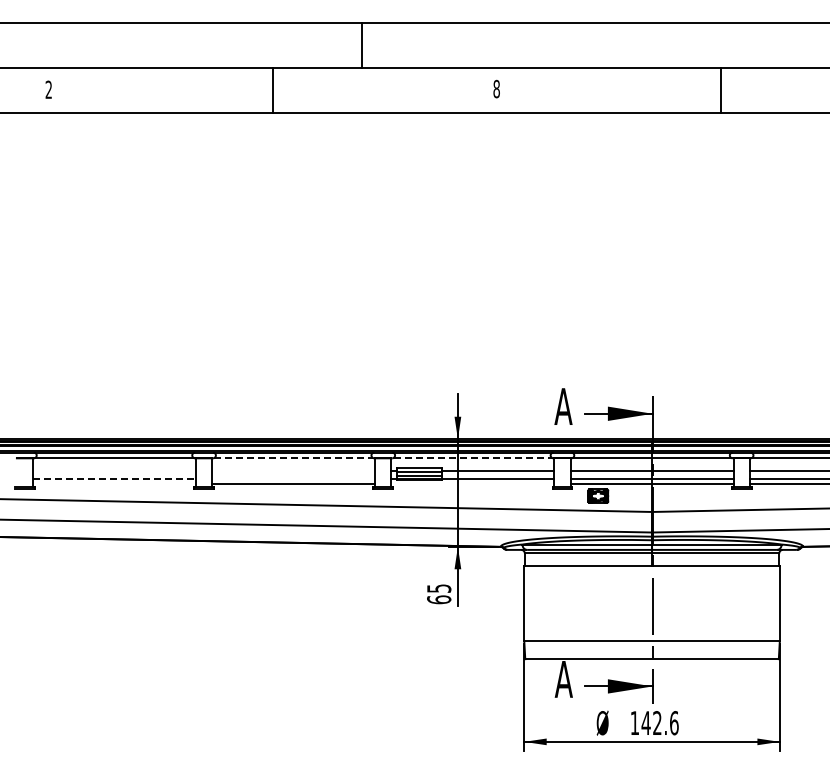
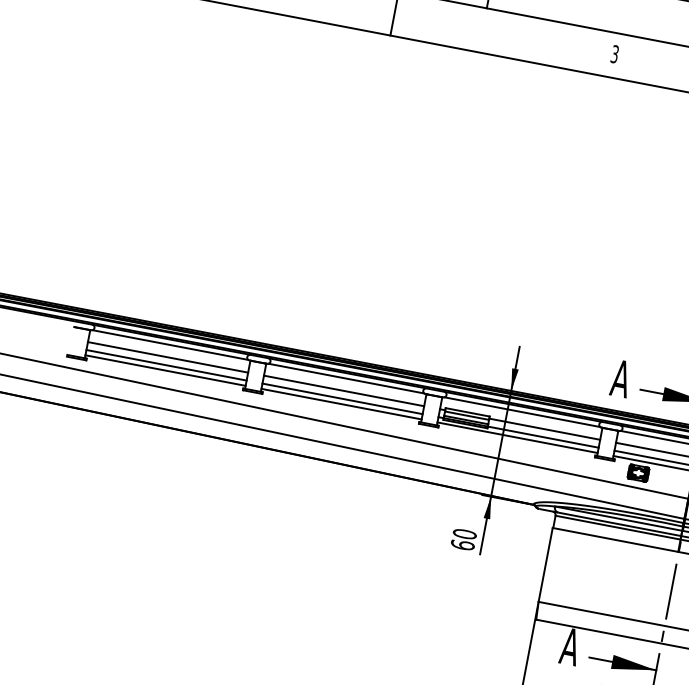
text: (496, 89) -> (614, 54), 8 -> 3
line: (294, 457) -> (347, 378), dashed -> solid
line: (473, 457) -> (523, 411), dashed -> solid
line: (114, 470) -> (168, 357), added
line: (293, 470) -> (343, 390), added
line: (114, 478) -> (166, 365), dashed -> solid
line: (293, 478) -> (342, 398), added
line: (114, 483) -> (165, 370), added
line: (472, 483) -> (517, 437), added
text: (439, 588) -> (465, 534), 65 -> 60

